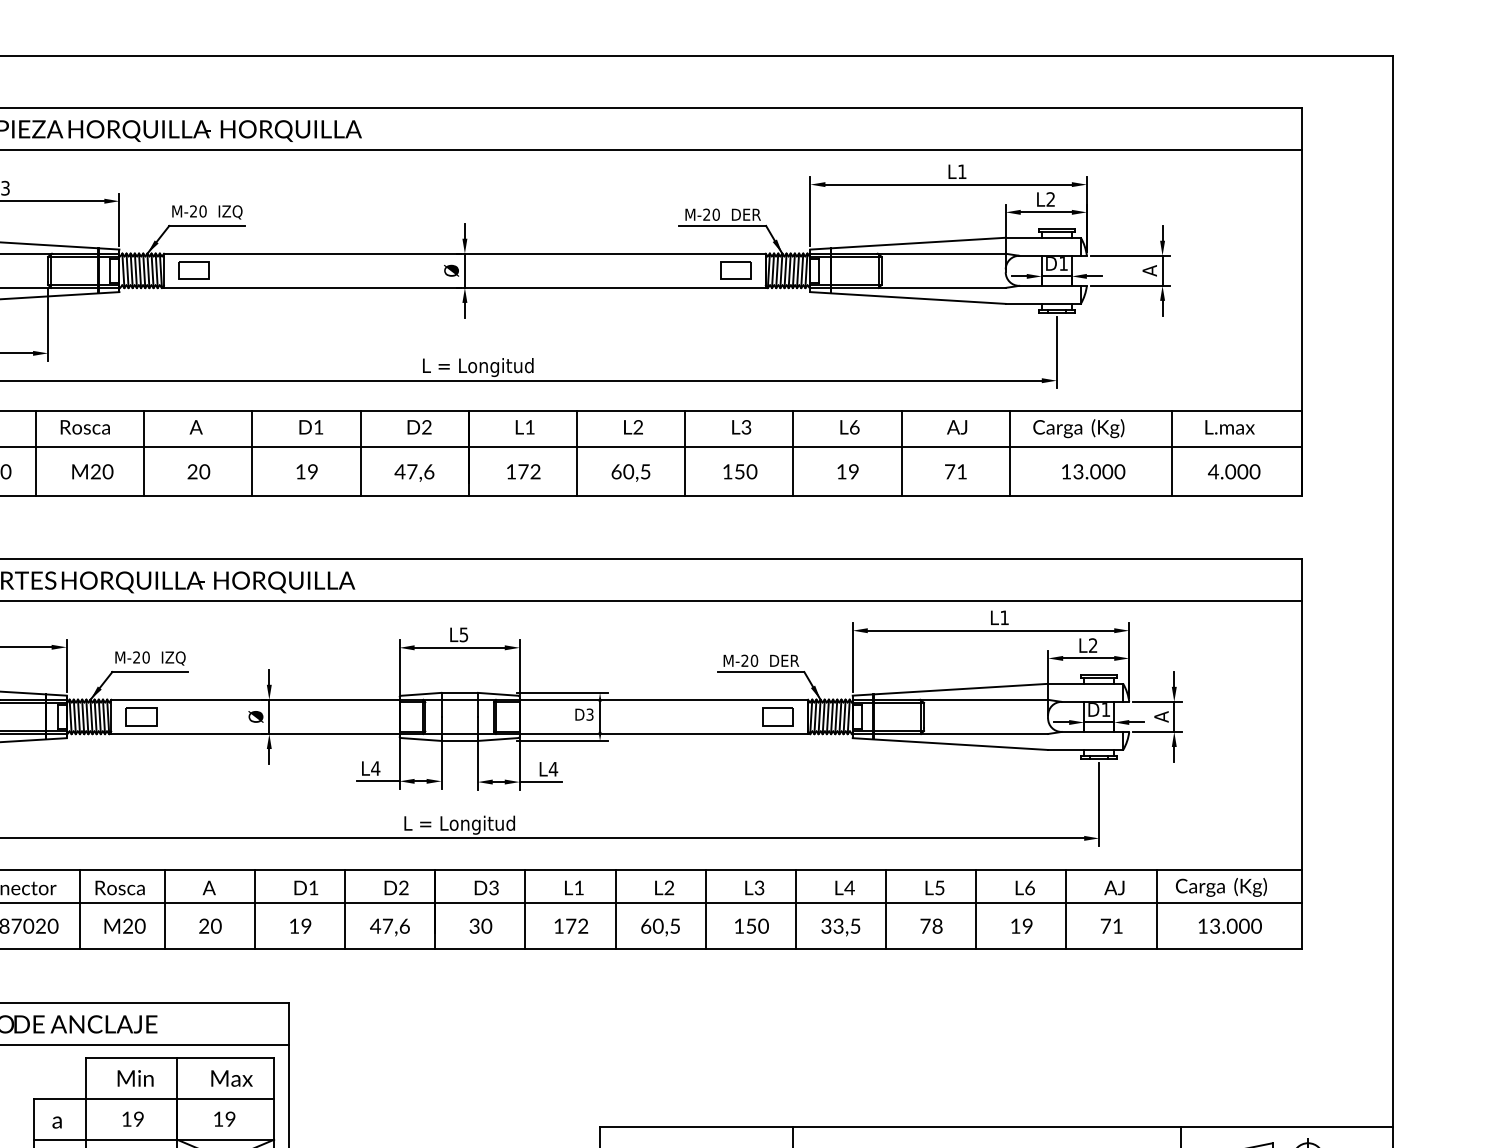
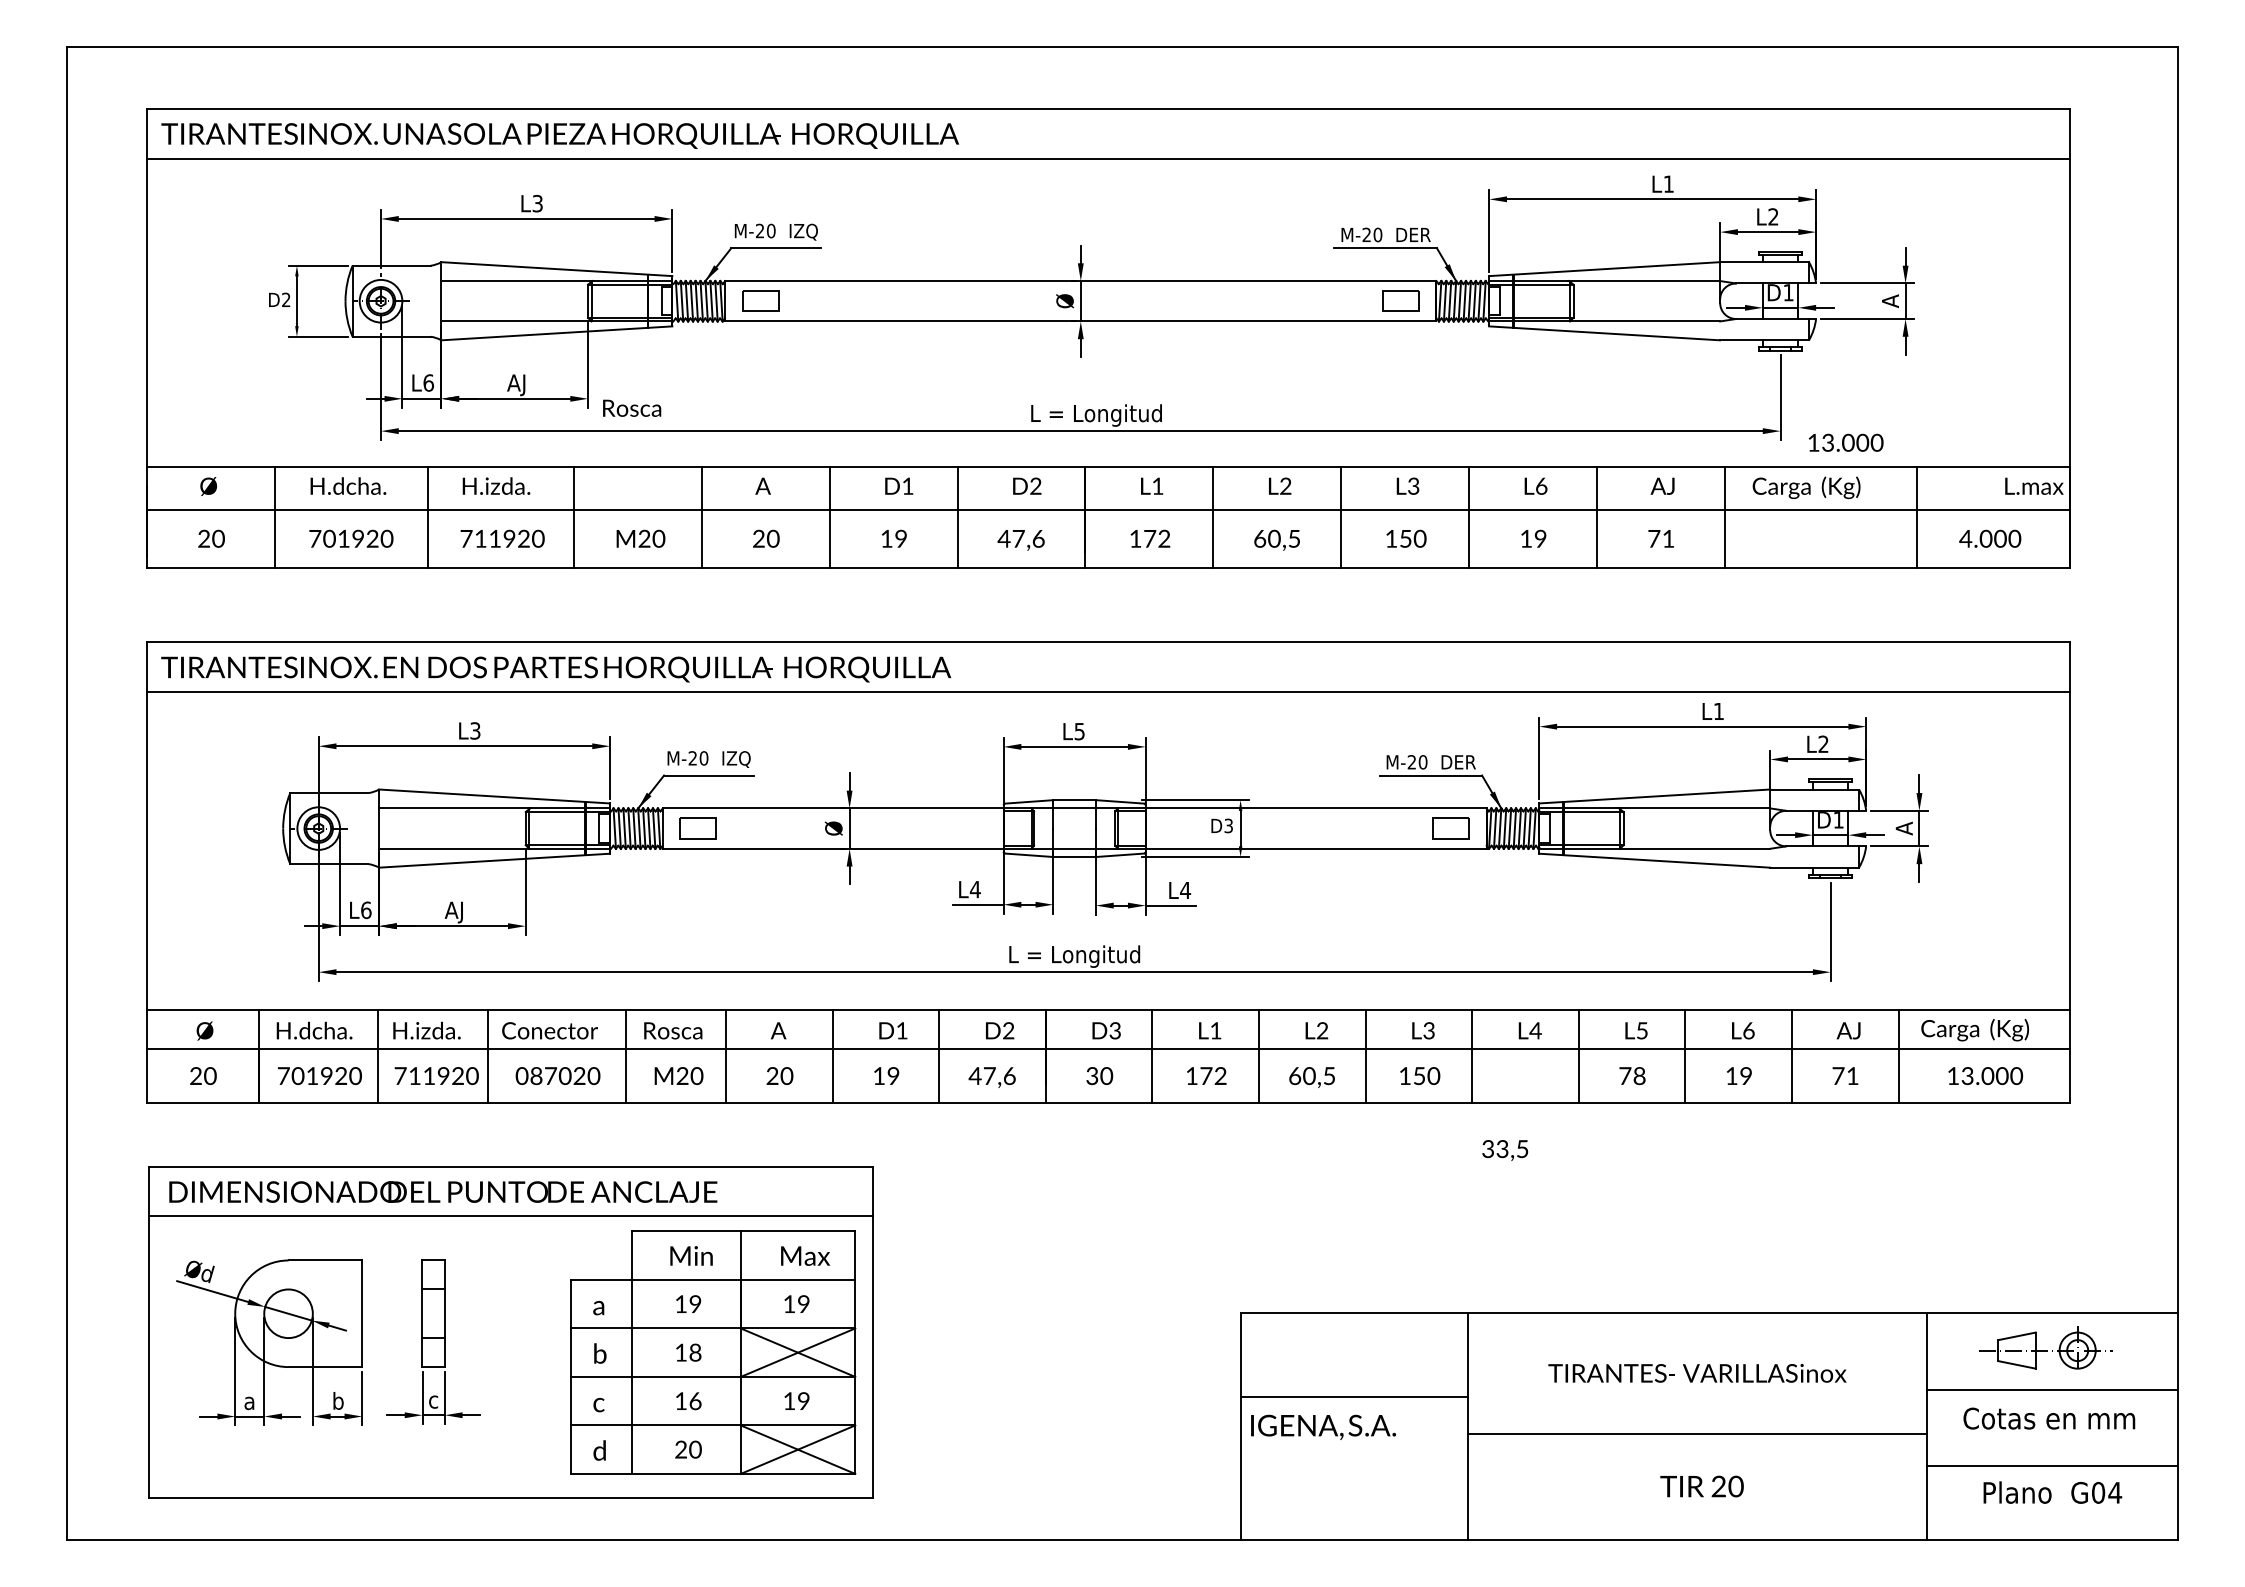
text: (85, 426) -> (632, 407), moved
text: (1230, 426) -> (2034, 485), moved
text: (1093, 471) -> (1845, 442), moved
text: (841, 927) -> (1505, 1150), moved

